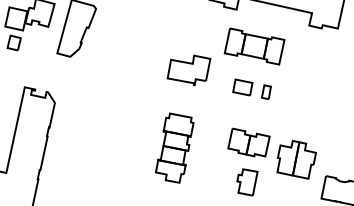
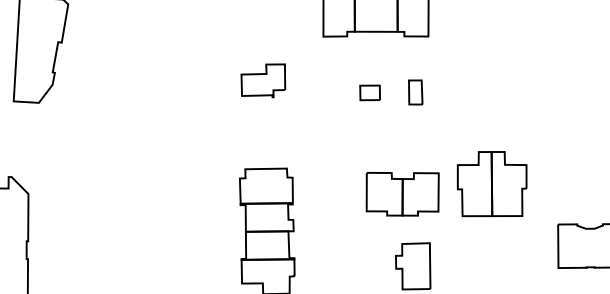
part: (188, 70) -> (262, 82), size x0.6
part: (242, 87) -> (369, 93), size x0.6
part: (296, 159) -> (492, 184), moved

